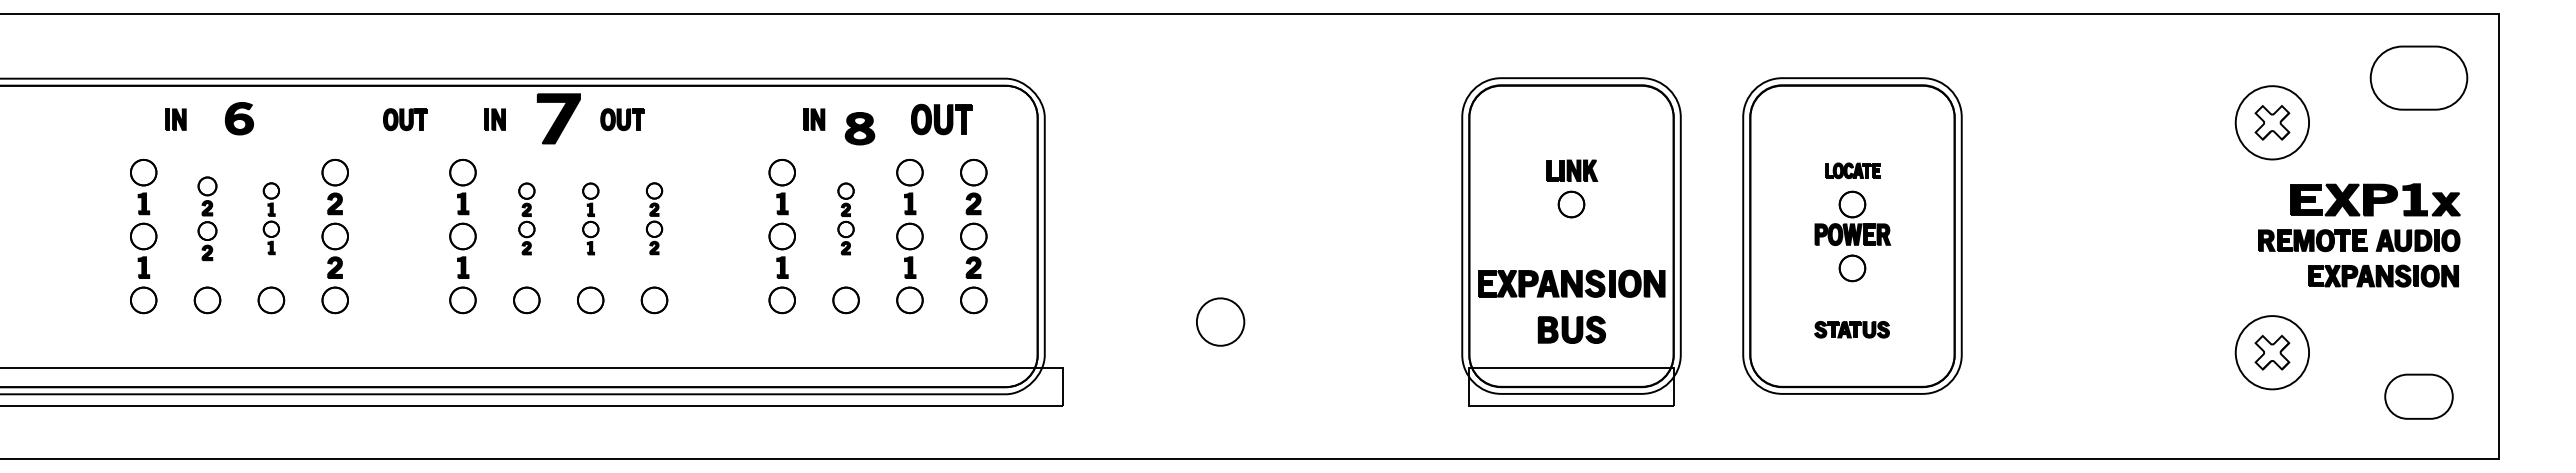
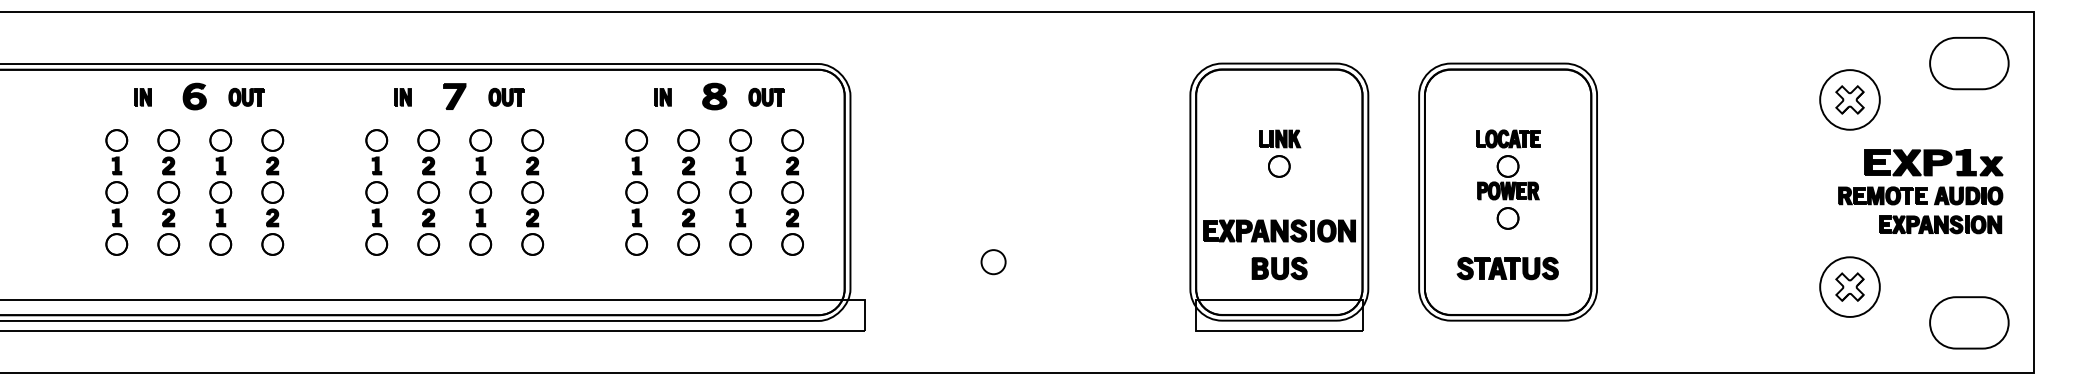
part: (558, 118) -> (454, 96), size x0.62
part: (405, 119) -> (246, 97), moved
part: (941, 119) -> (766, 97), size x0.71
part: (859, 128) -> (714, 96), moved
part: (1852, 170) -> (1508, 138), size x1.43
part: (207, 218) -> (168, 177), size x1.43
part: (271, 218) -> (220, 177), size x1.67
part: (526, 218) -> (428, 177), size x1.67
part: (590, 218) -> (480, 177), size x1.67
part: (654, 218) -> (532, 177), size x1.67
part: (845, 218) -> (688, 177), size x1.67
part: (1220, 321) -> (993, 261), size x0.62
part: (1851, 329) -> (1507, 268), size x1.67
part: (2418, 396) -> (1968, 322), size x1.43

